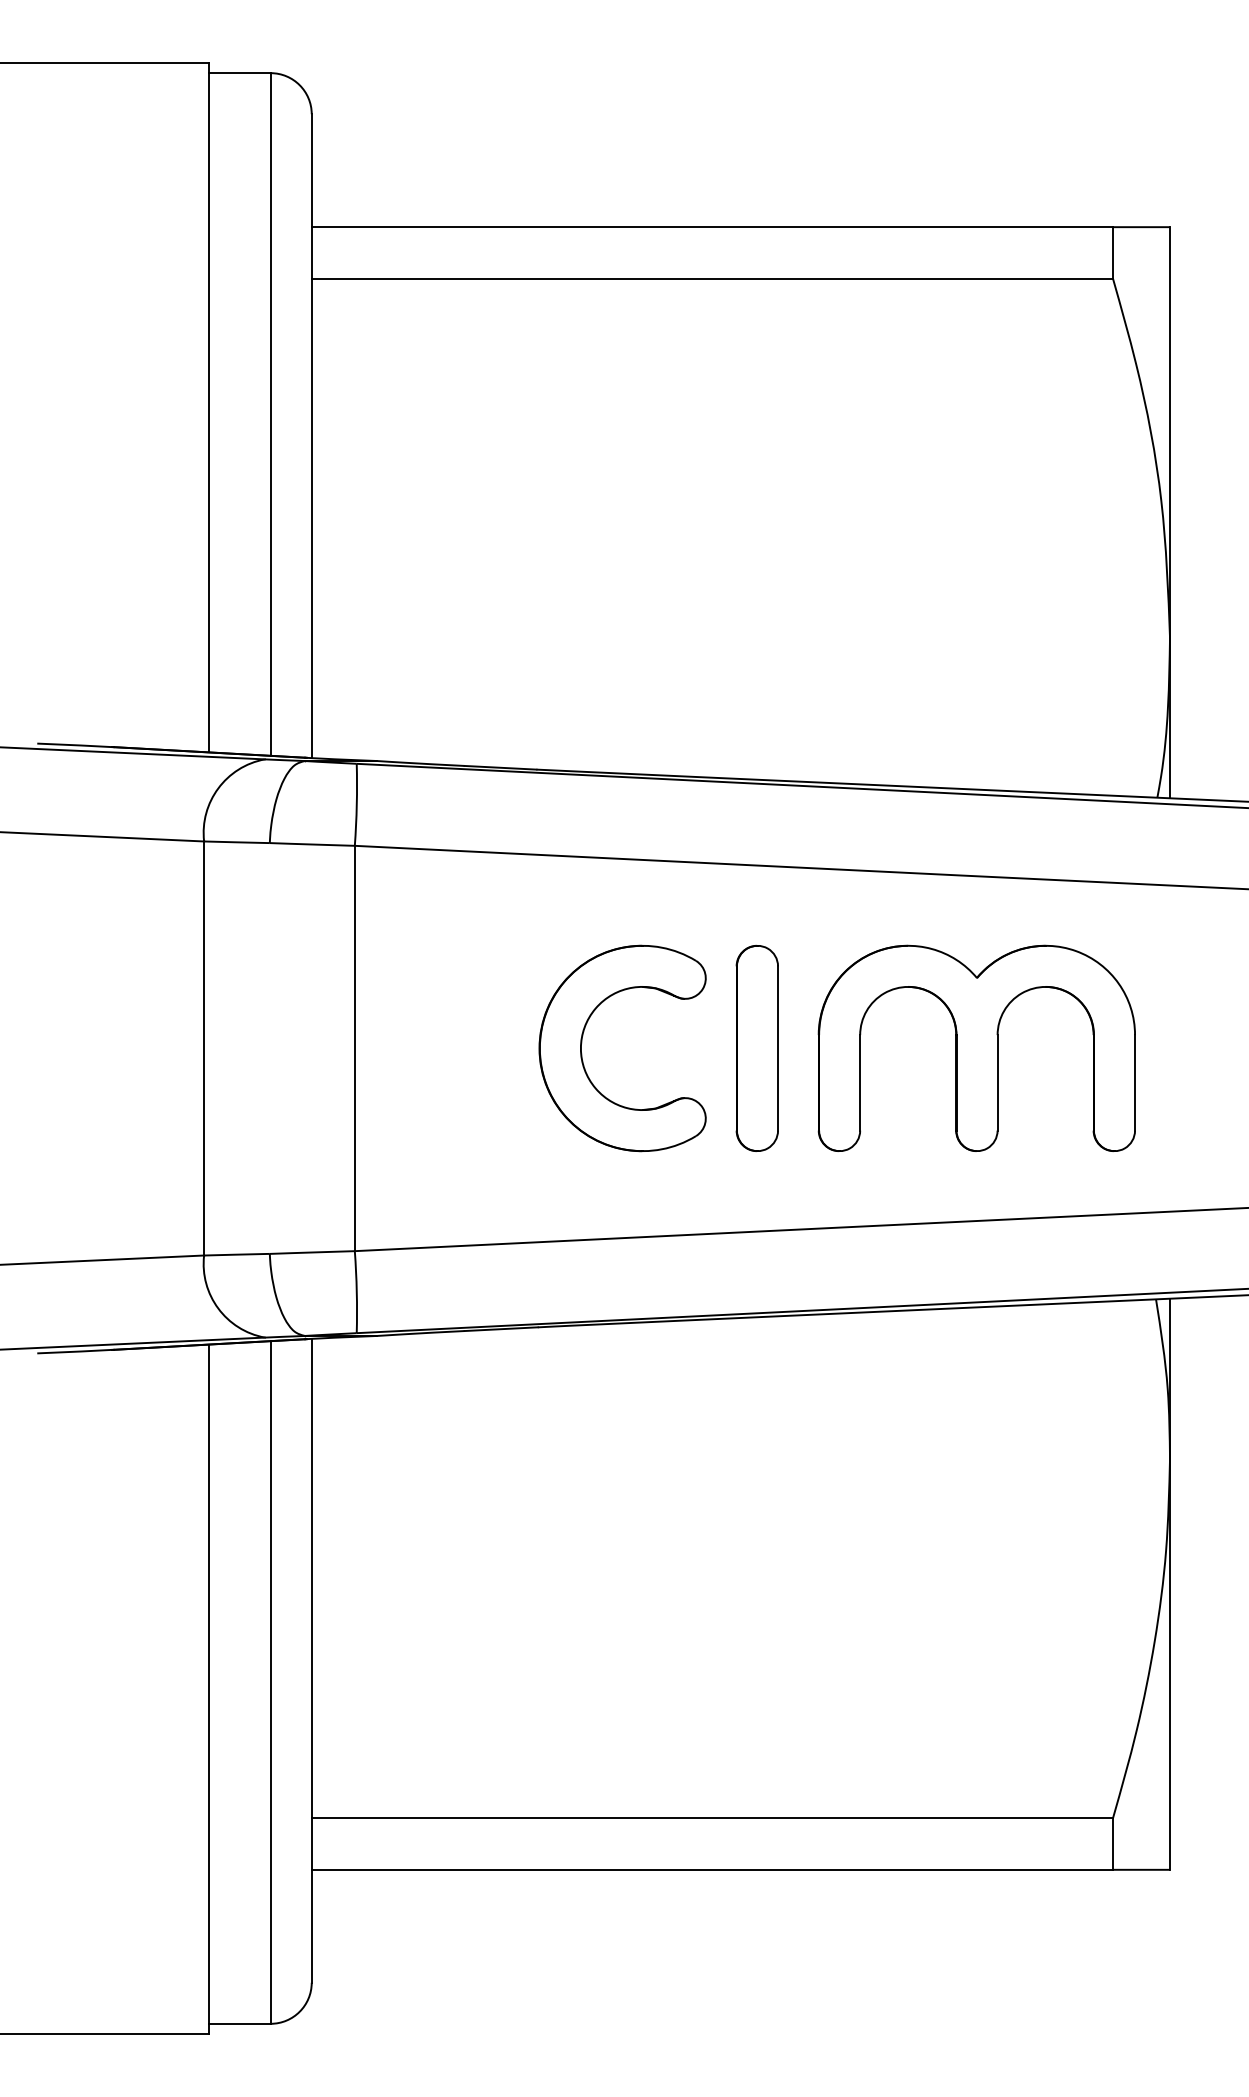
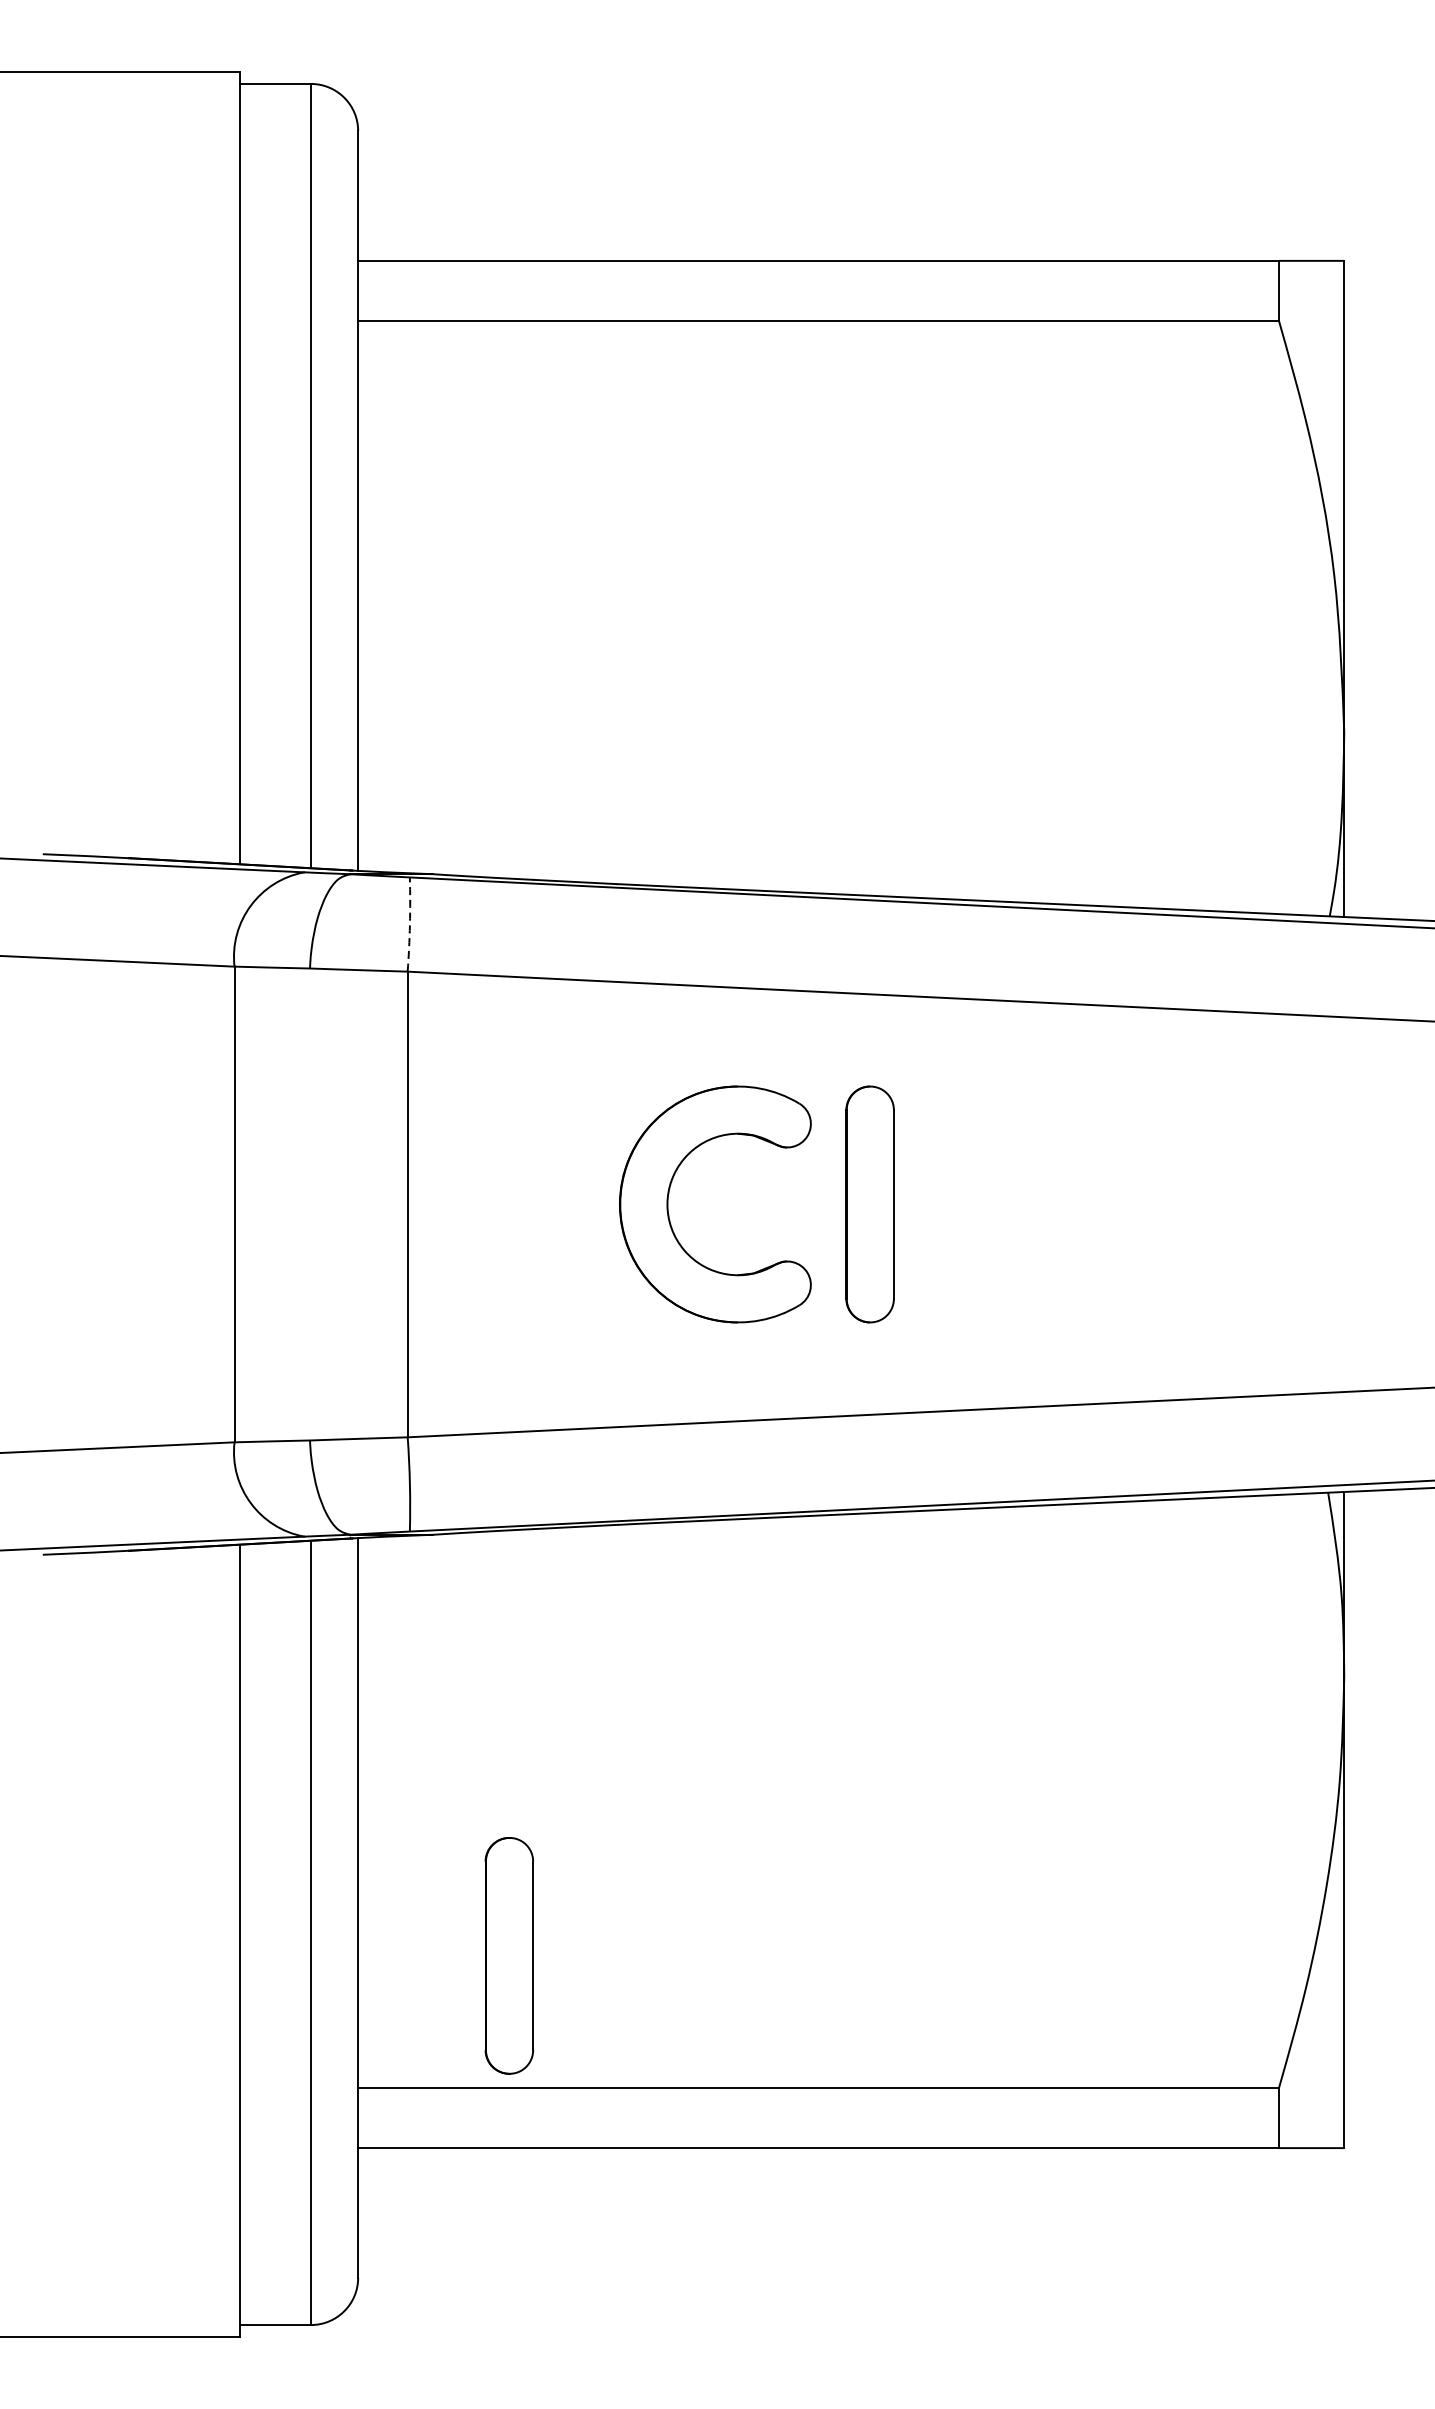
arc: (356, 804) -> (409, 924), solid -> dashed
part: (976, 1047) -> (1121, 1203), removed
part: (442, 1701) -> (508, 1954), added

